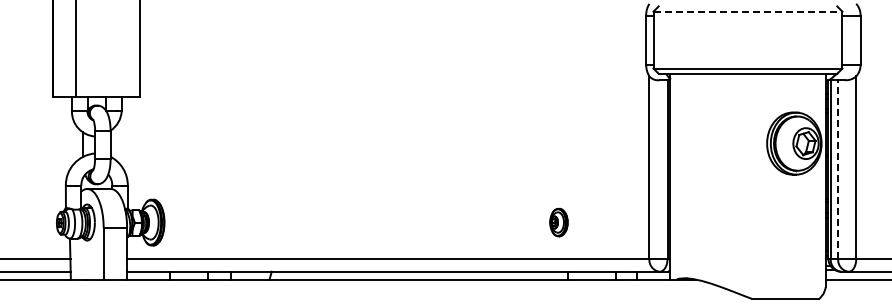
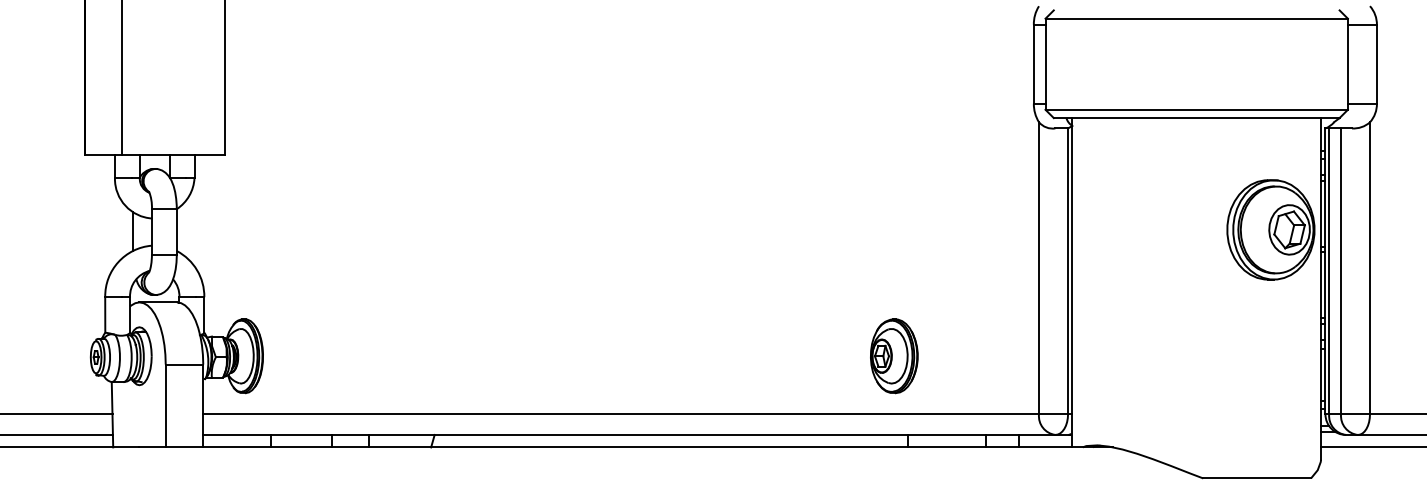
line: (748, 11) -> (1197, 18), dashed -> solid
line: (838, 169) -> (1341, 271), dashed -> solid
part: (558, 222) -> (893, 356), size x1.67

